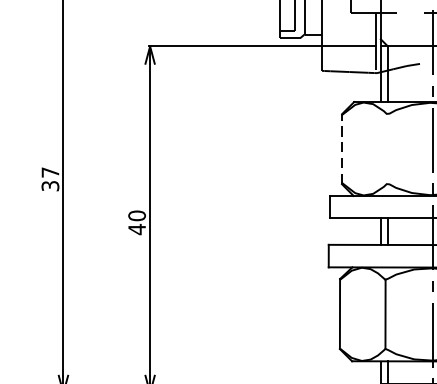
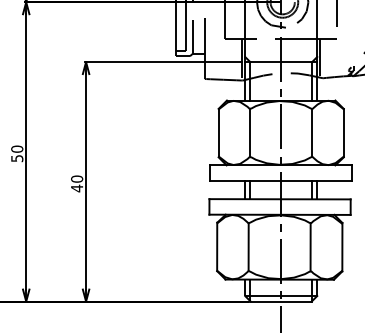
line: (341, 148) -> (218, 132), dashed -> solid
line: (388, 149) -> (250, 133), added
text: (50, 178) -> (17, 153), 37 -> 50

